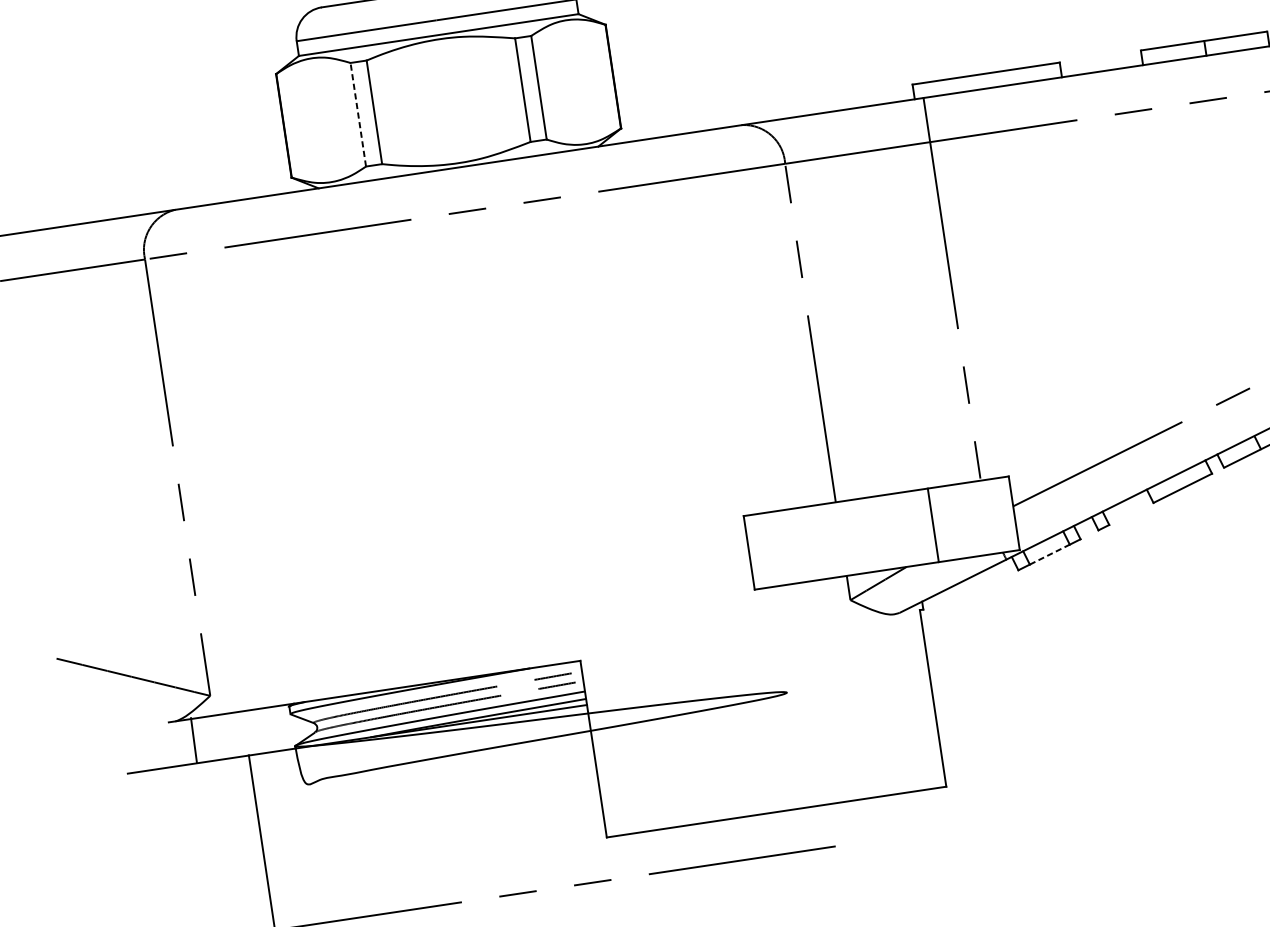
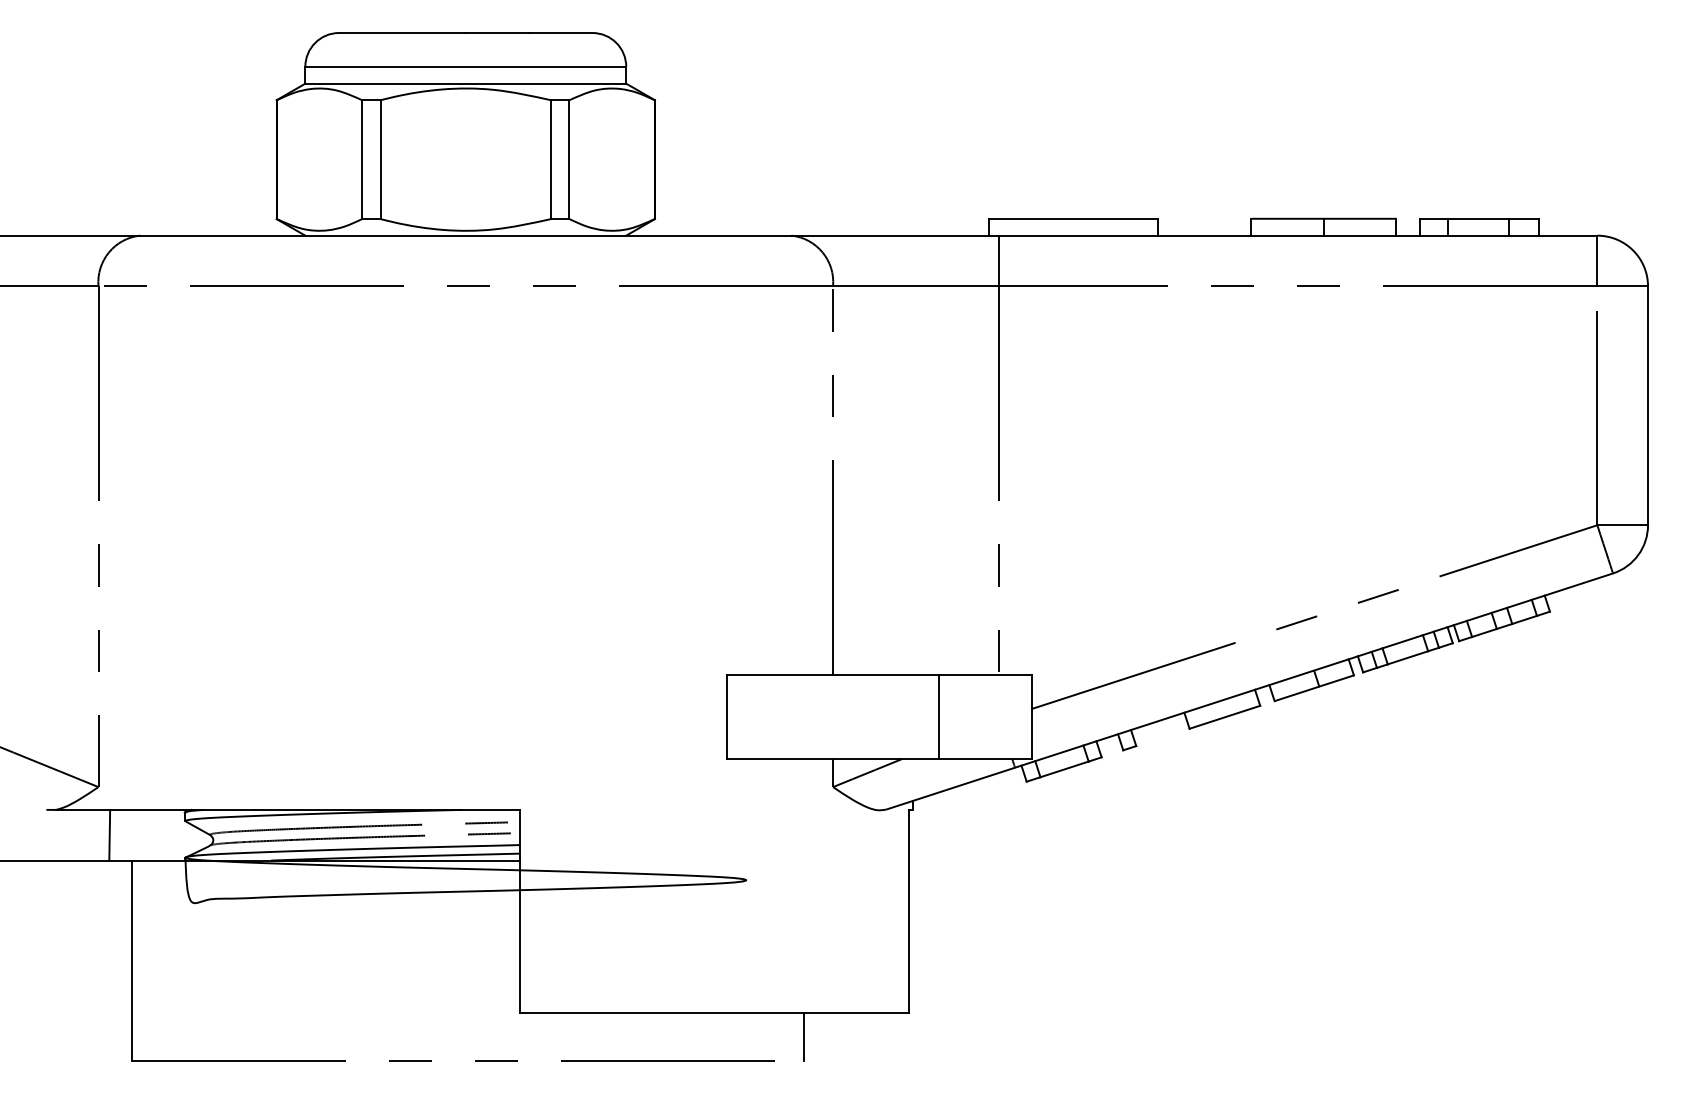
line: (358, 114) -> (362, 159), dashed -> solid
line: (1050, 554) -> (1065, 769), dashed -> solid
line: (193, 739) -> (109, 834), moved
line: (857, 821) -> (803, 1036), added

